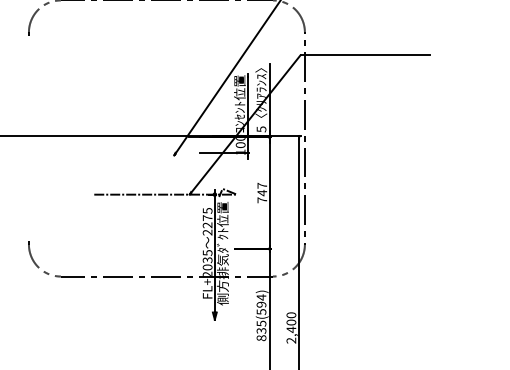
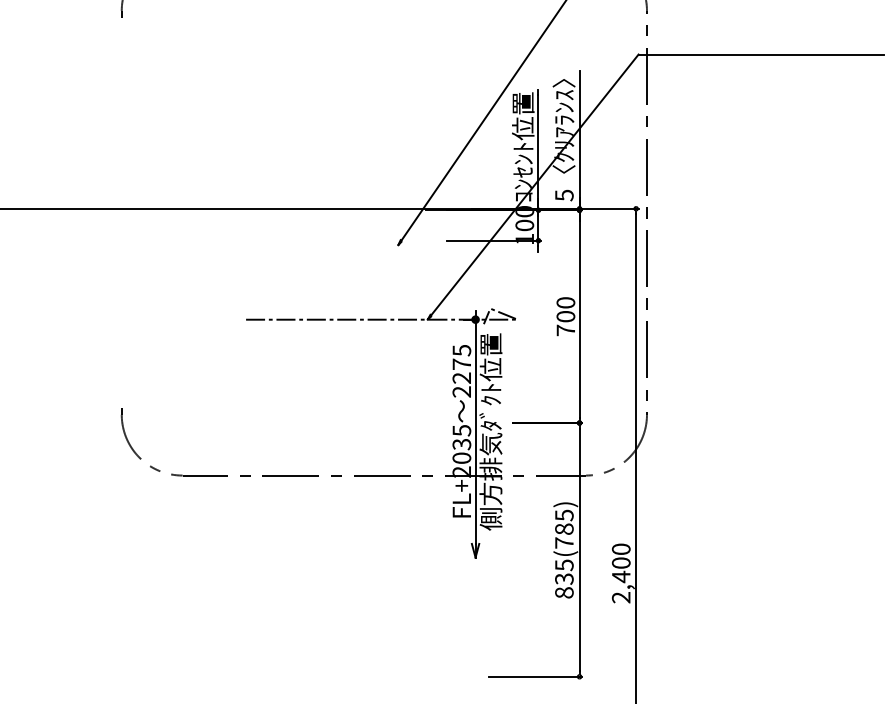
text: (262, 189) -> (566, 309), 747 -> 700
text: (261, 304) -> (564, 528), 835(594) -> 835(785)

